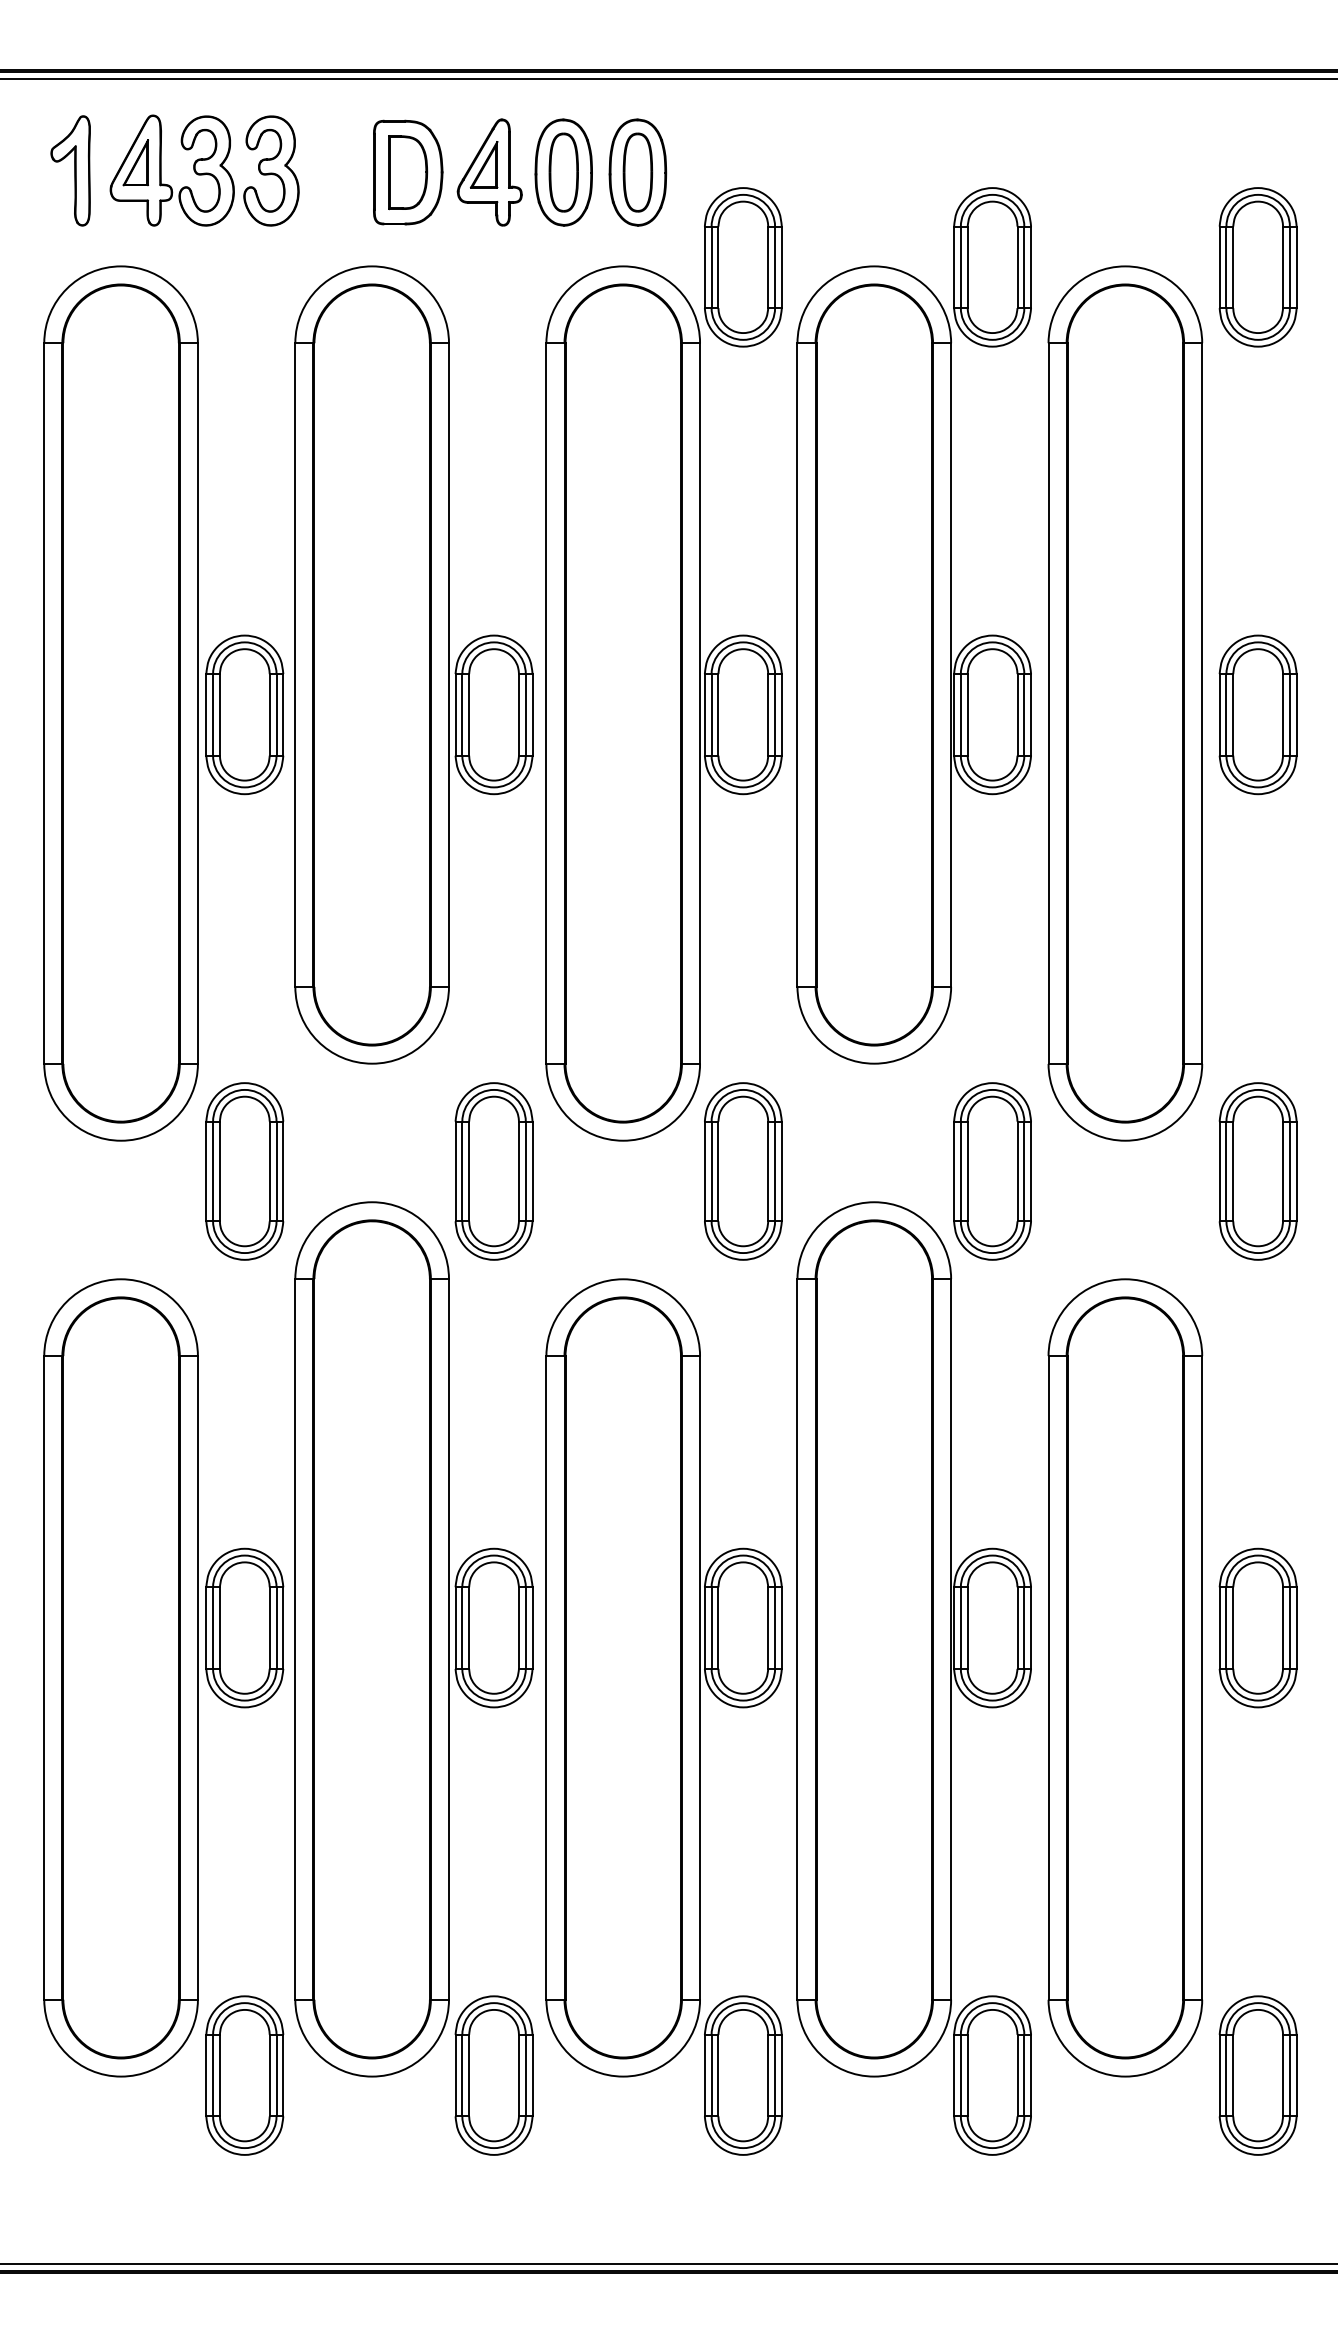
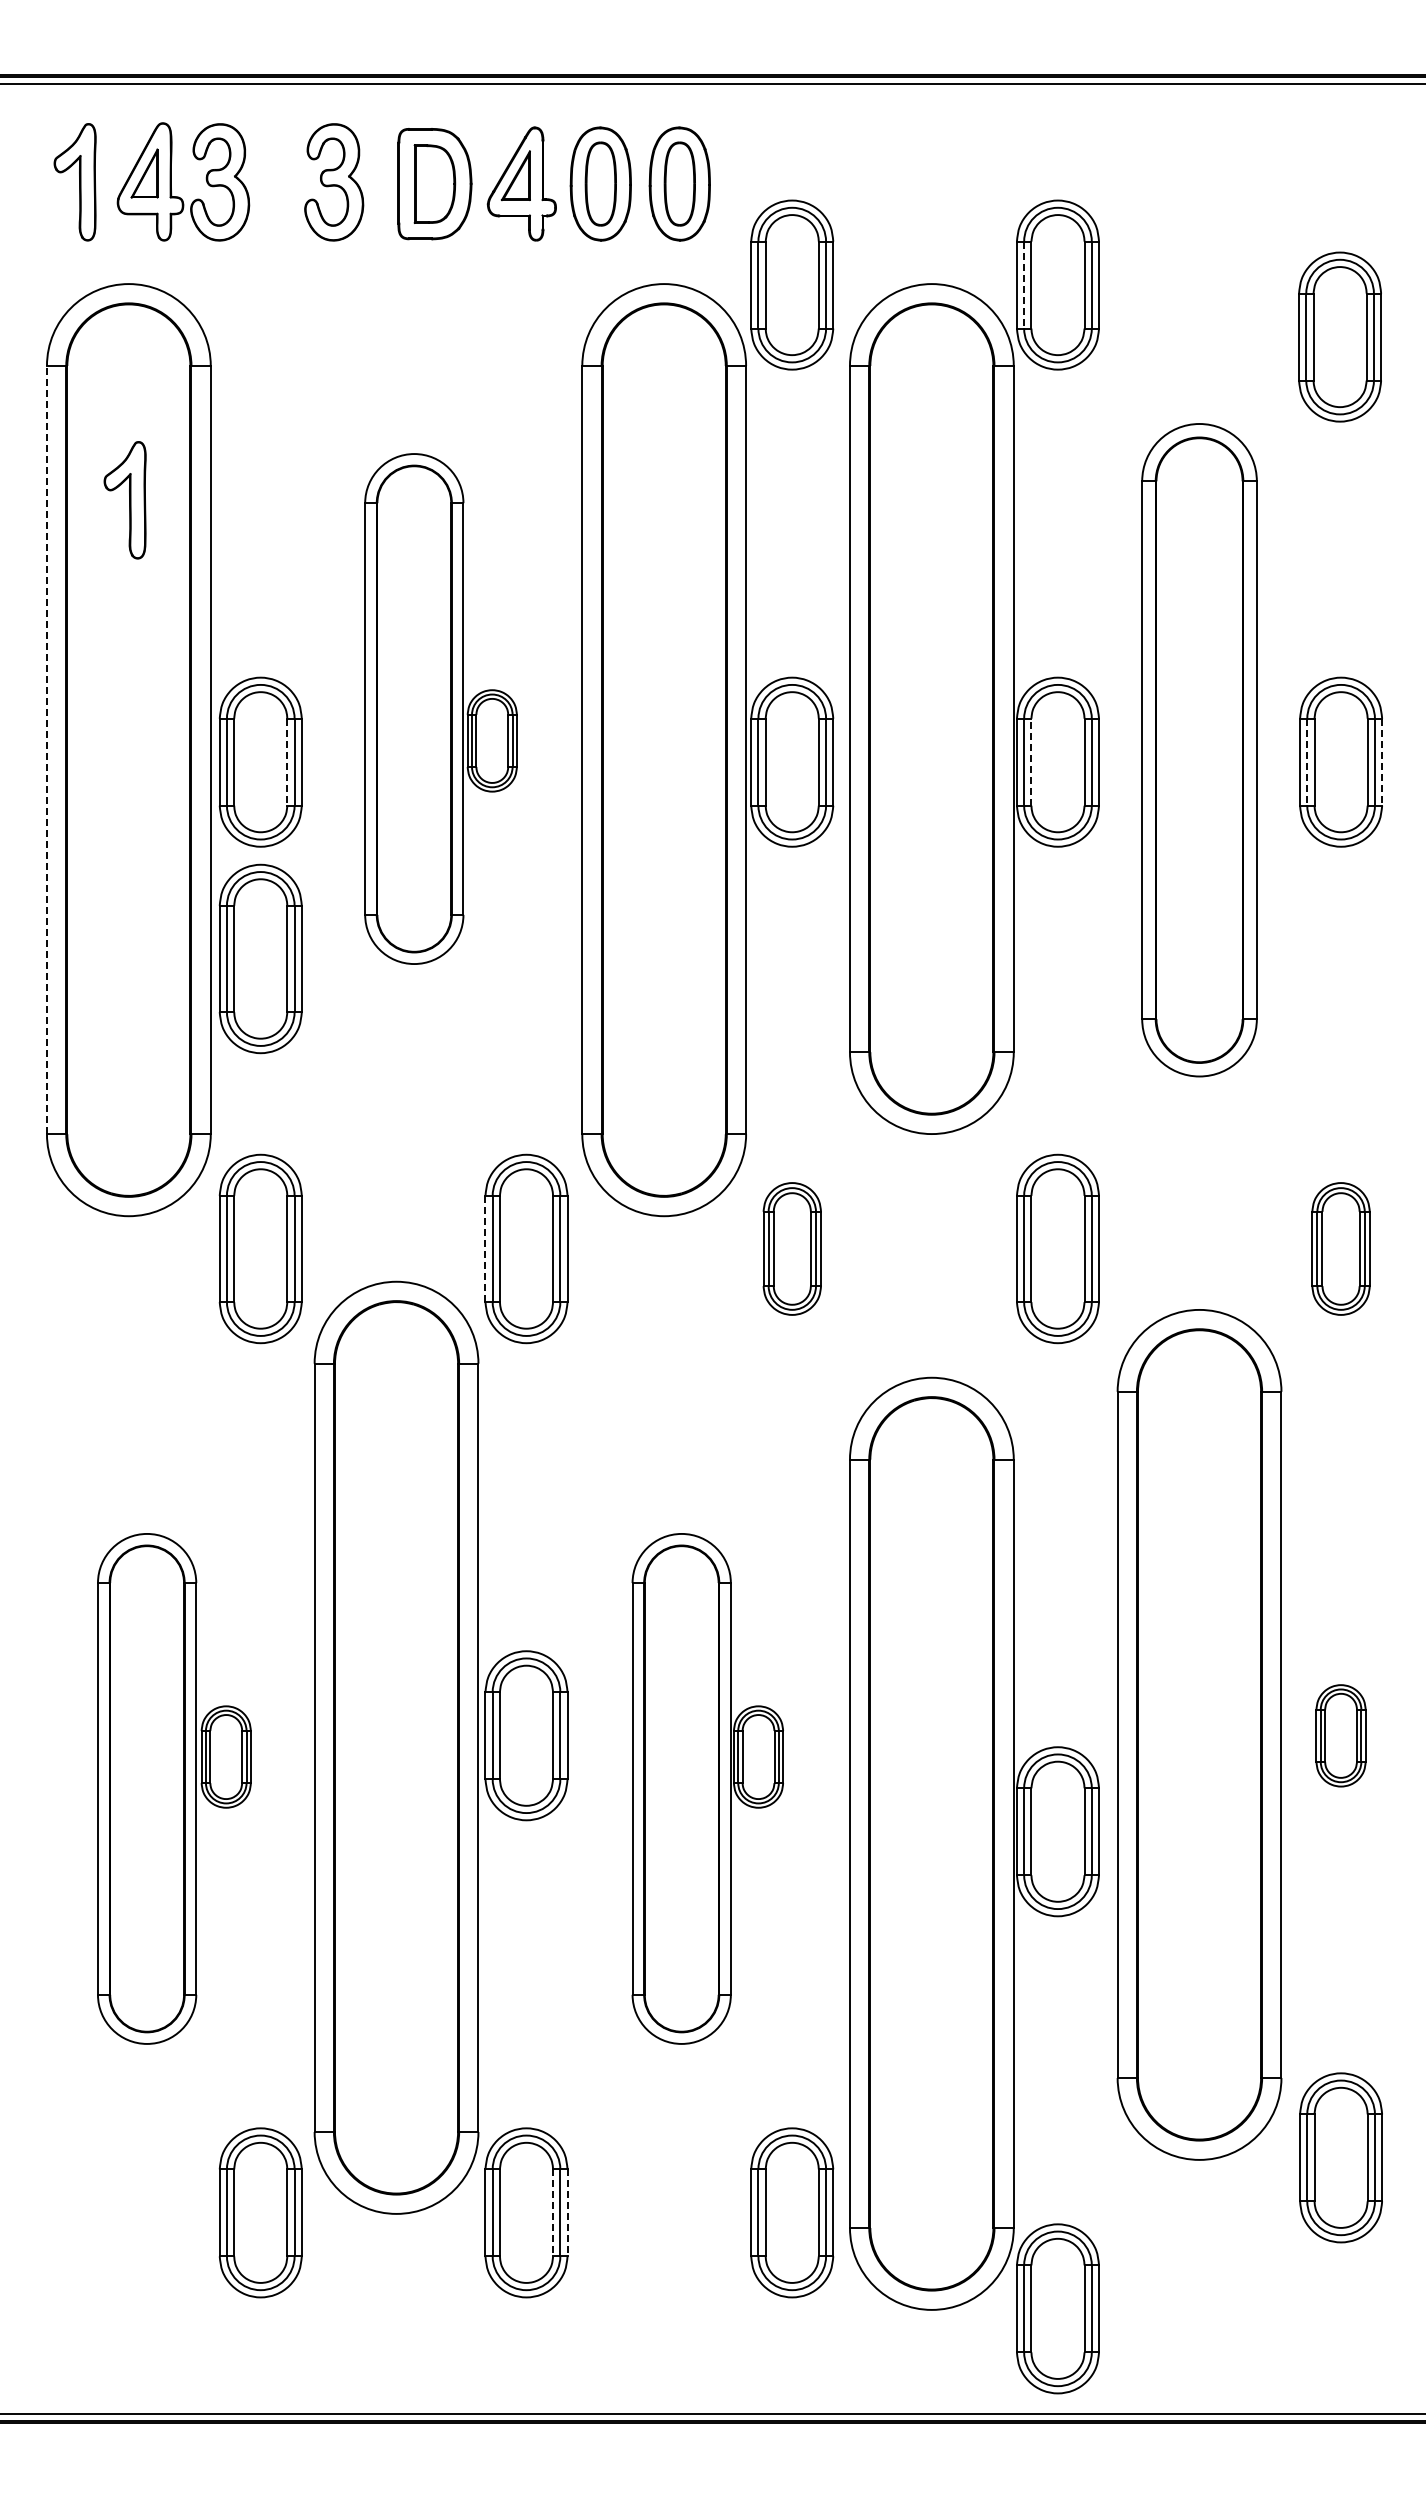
part: (271, 171) -> (334, 182), moved
part: (1257, 266) -> (1339, 336), moved
line: (961, 267) -> (1024, 285), solid -> dashed
part: (116, 469) -> (124, 500), added
part: (413, 664) -> (440, 708), size x0.6
line: (43, 702) -> (46, 749), solid -> dashed
part: (1125, 703) -> (1199, 750), size x0.7
line: (967, 714) -> (1031, 761), solid -> dashed
line: (269, 715) -> (287, 762), solid -> dashed
line: (1226, 715) -> (1307, 762), solid -> dashed
line: (1296, 715) -> (1382, 762), solid -> dashed
part: (244, 899) -> (260, 958), added
line: (455, 1171) -> (485, 1248), solid -> dashed
part: (743, 1171) -> (792, 1248), size x0.7
part: (1257, 1171) -> (1340, 1248), size x0.7
part: (1257, 1627) -> (1340, 1735), size x0.6
part: (163, 1677) -> (174, 1788), size x0.6
part: (663, 1677) -> (707, 1788), size x0.6
part: (1125, 1677) -> (1199, 1734), moved
part: (914, 1678) -> (974, 1885), moved
part: (1257, 2075) -> (1340, 2157), moved
line: (519, 2076) -> (553, 2213), solid -> dashed
line: (532, 2076) -> (567, 2213), solid -> dashed

